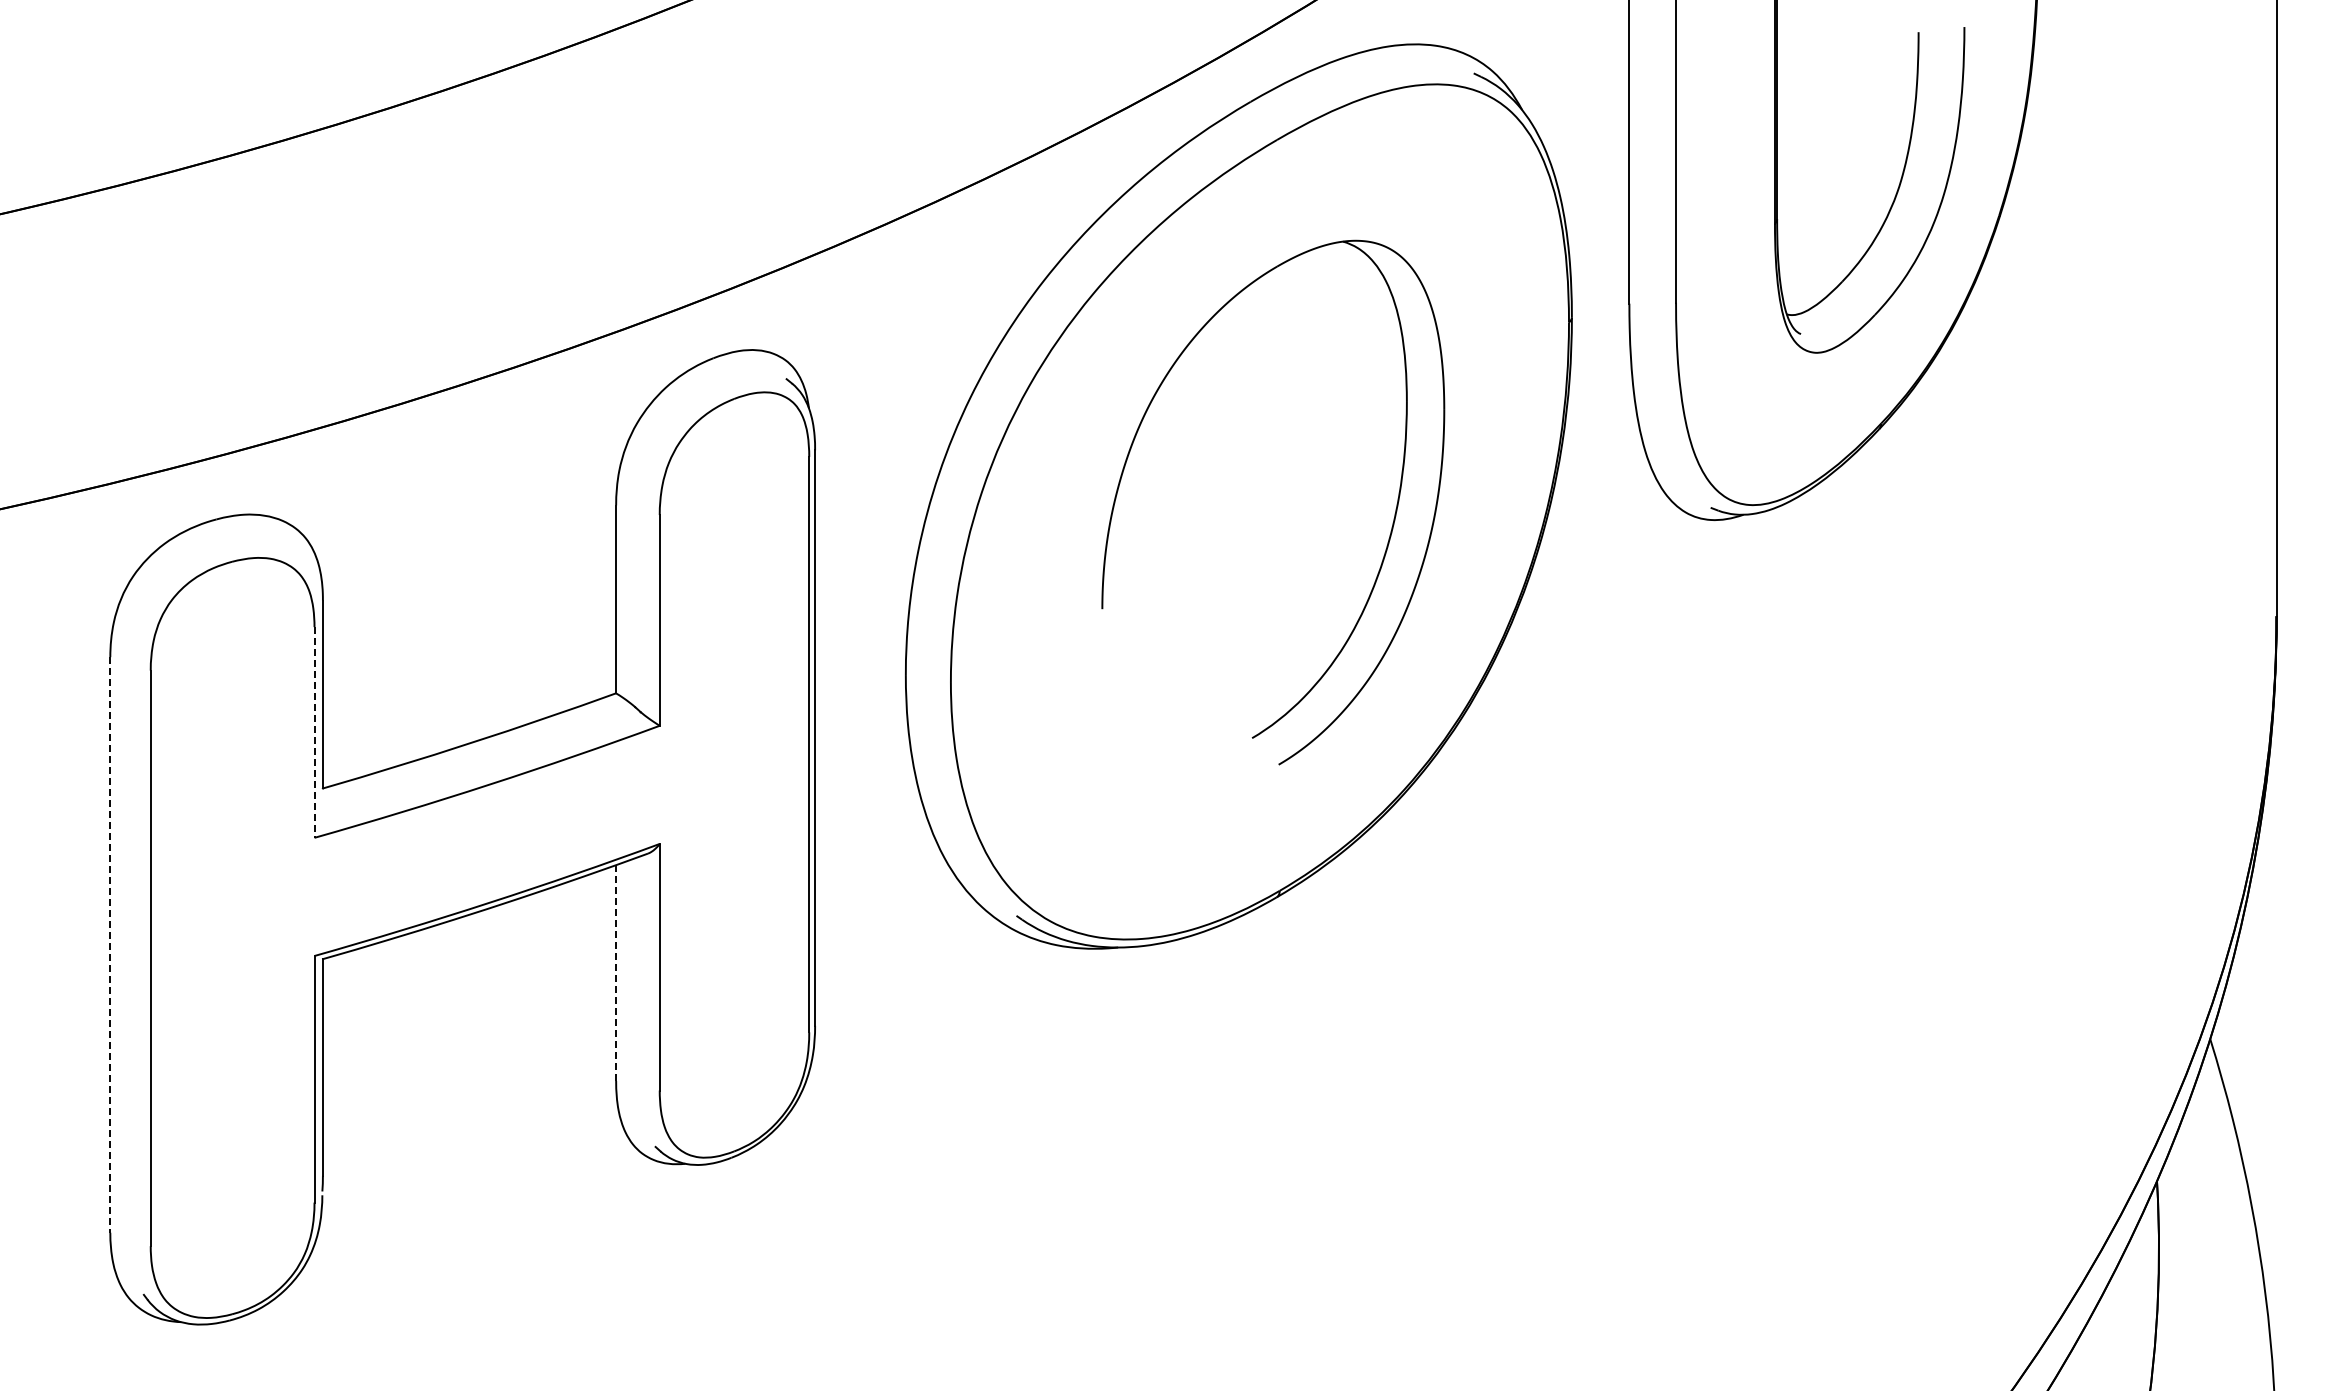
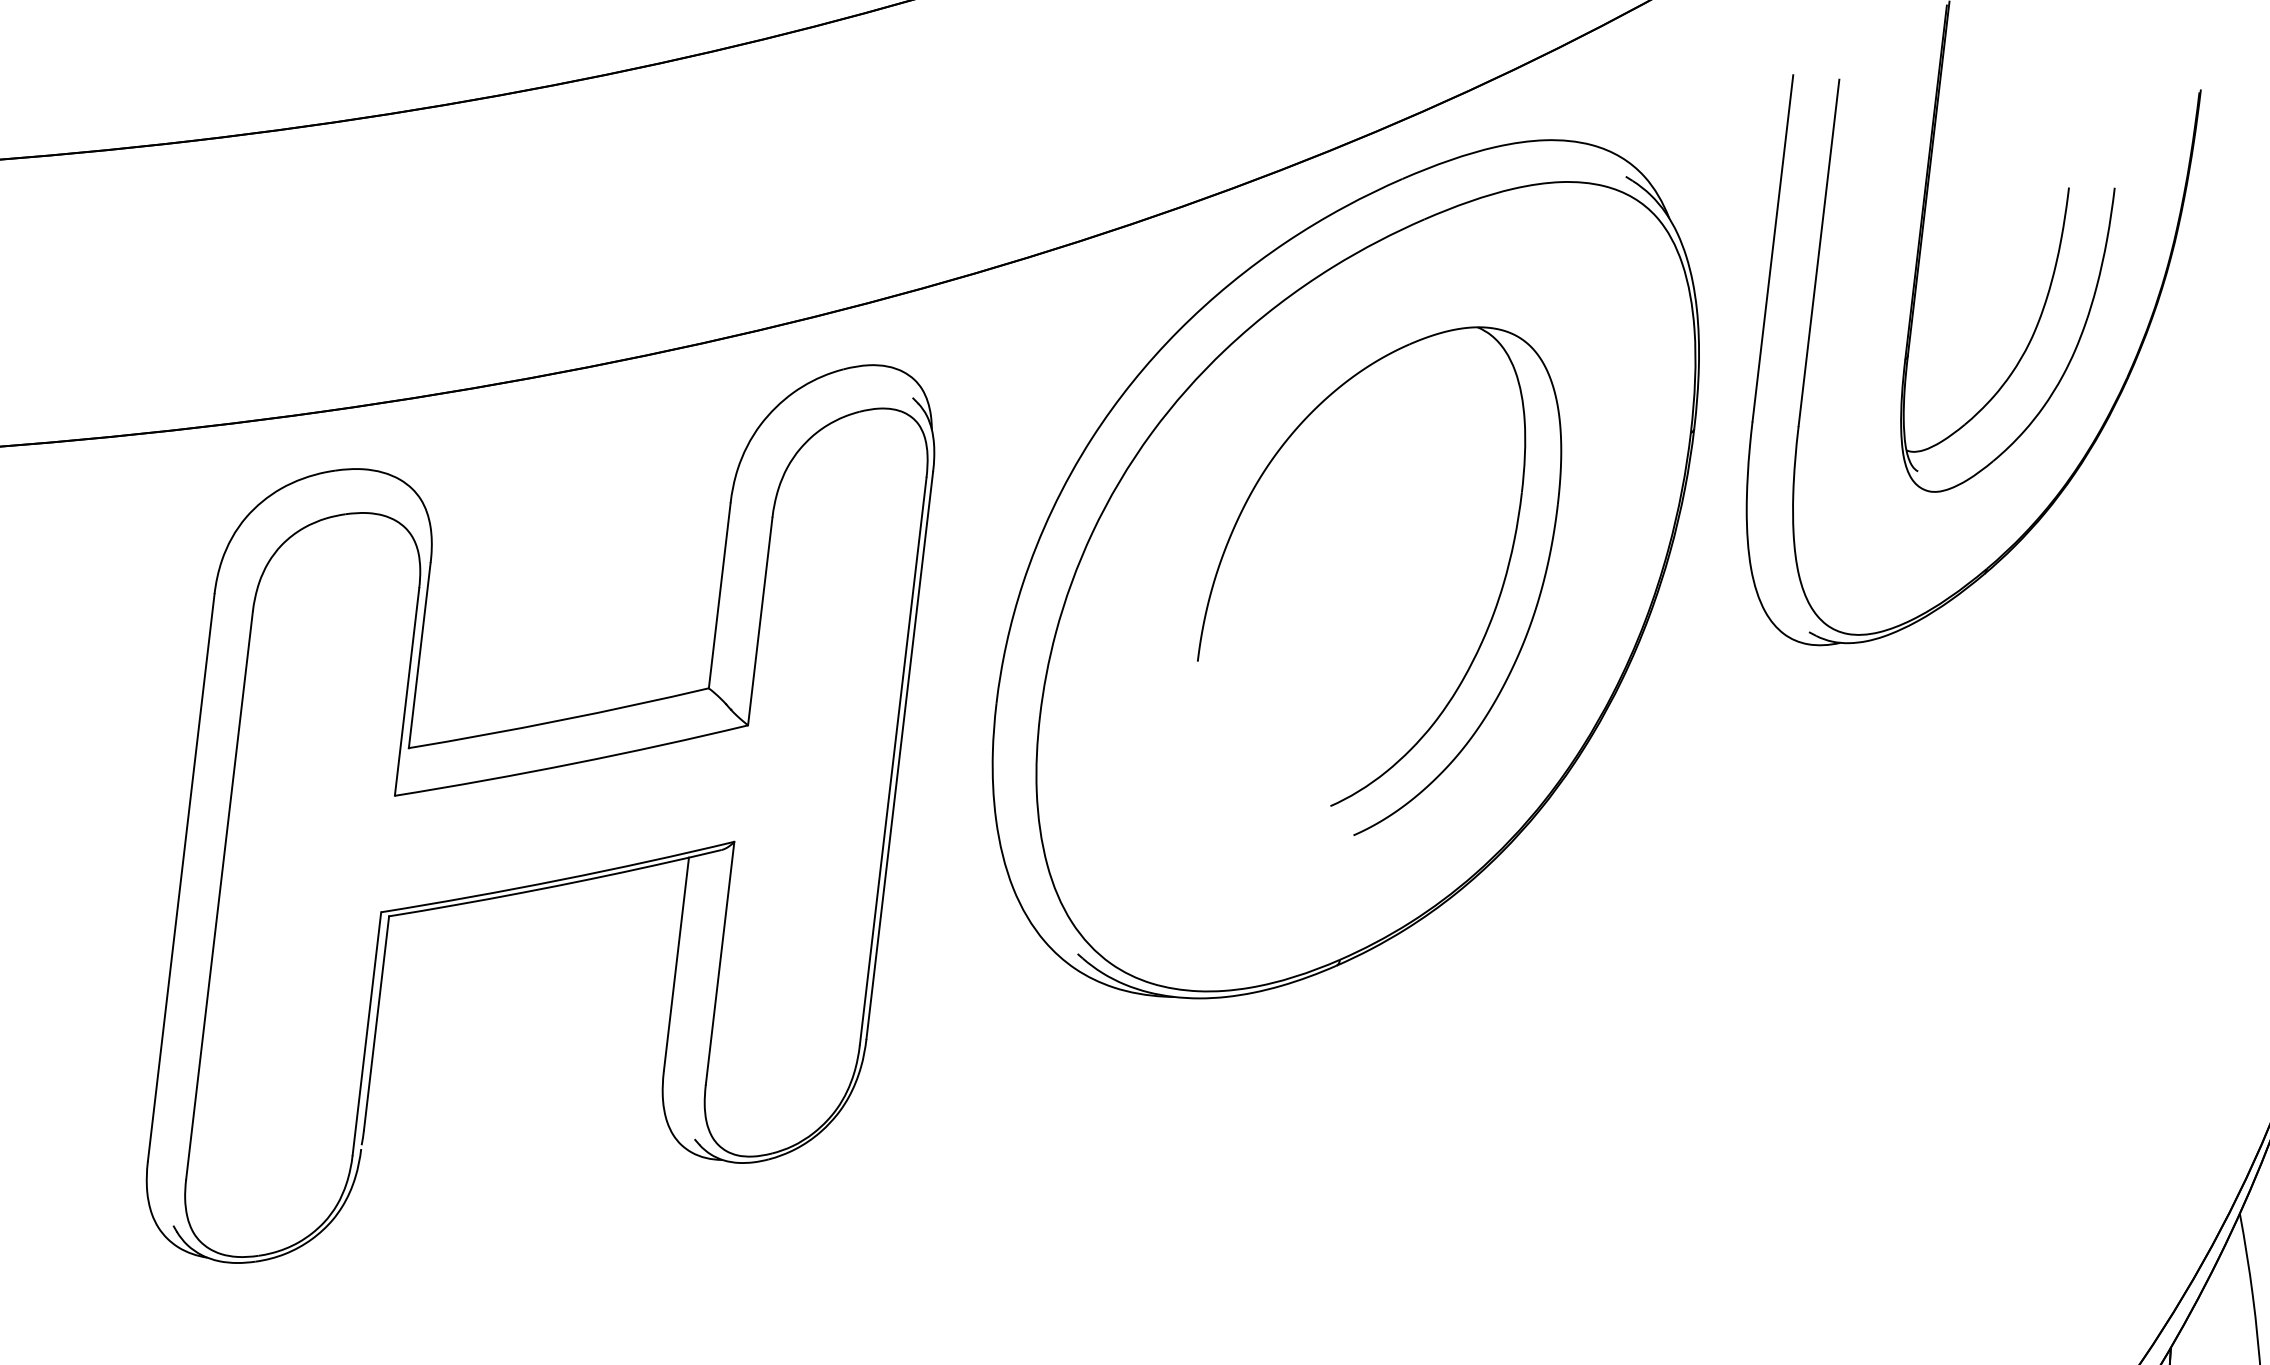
line: (314, 732) -> (407, 692), dashed -> solid
line: (110, 944) -> (181, 877), dashed -> solid
line: (616, 973) -> (676, 964), dashed -> solid

